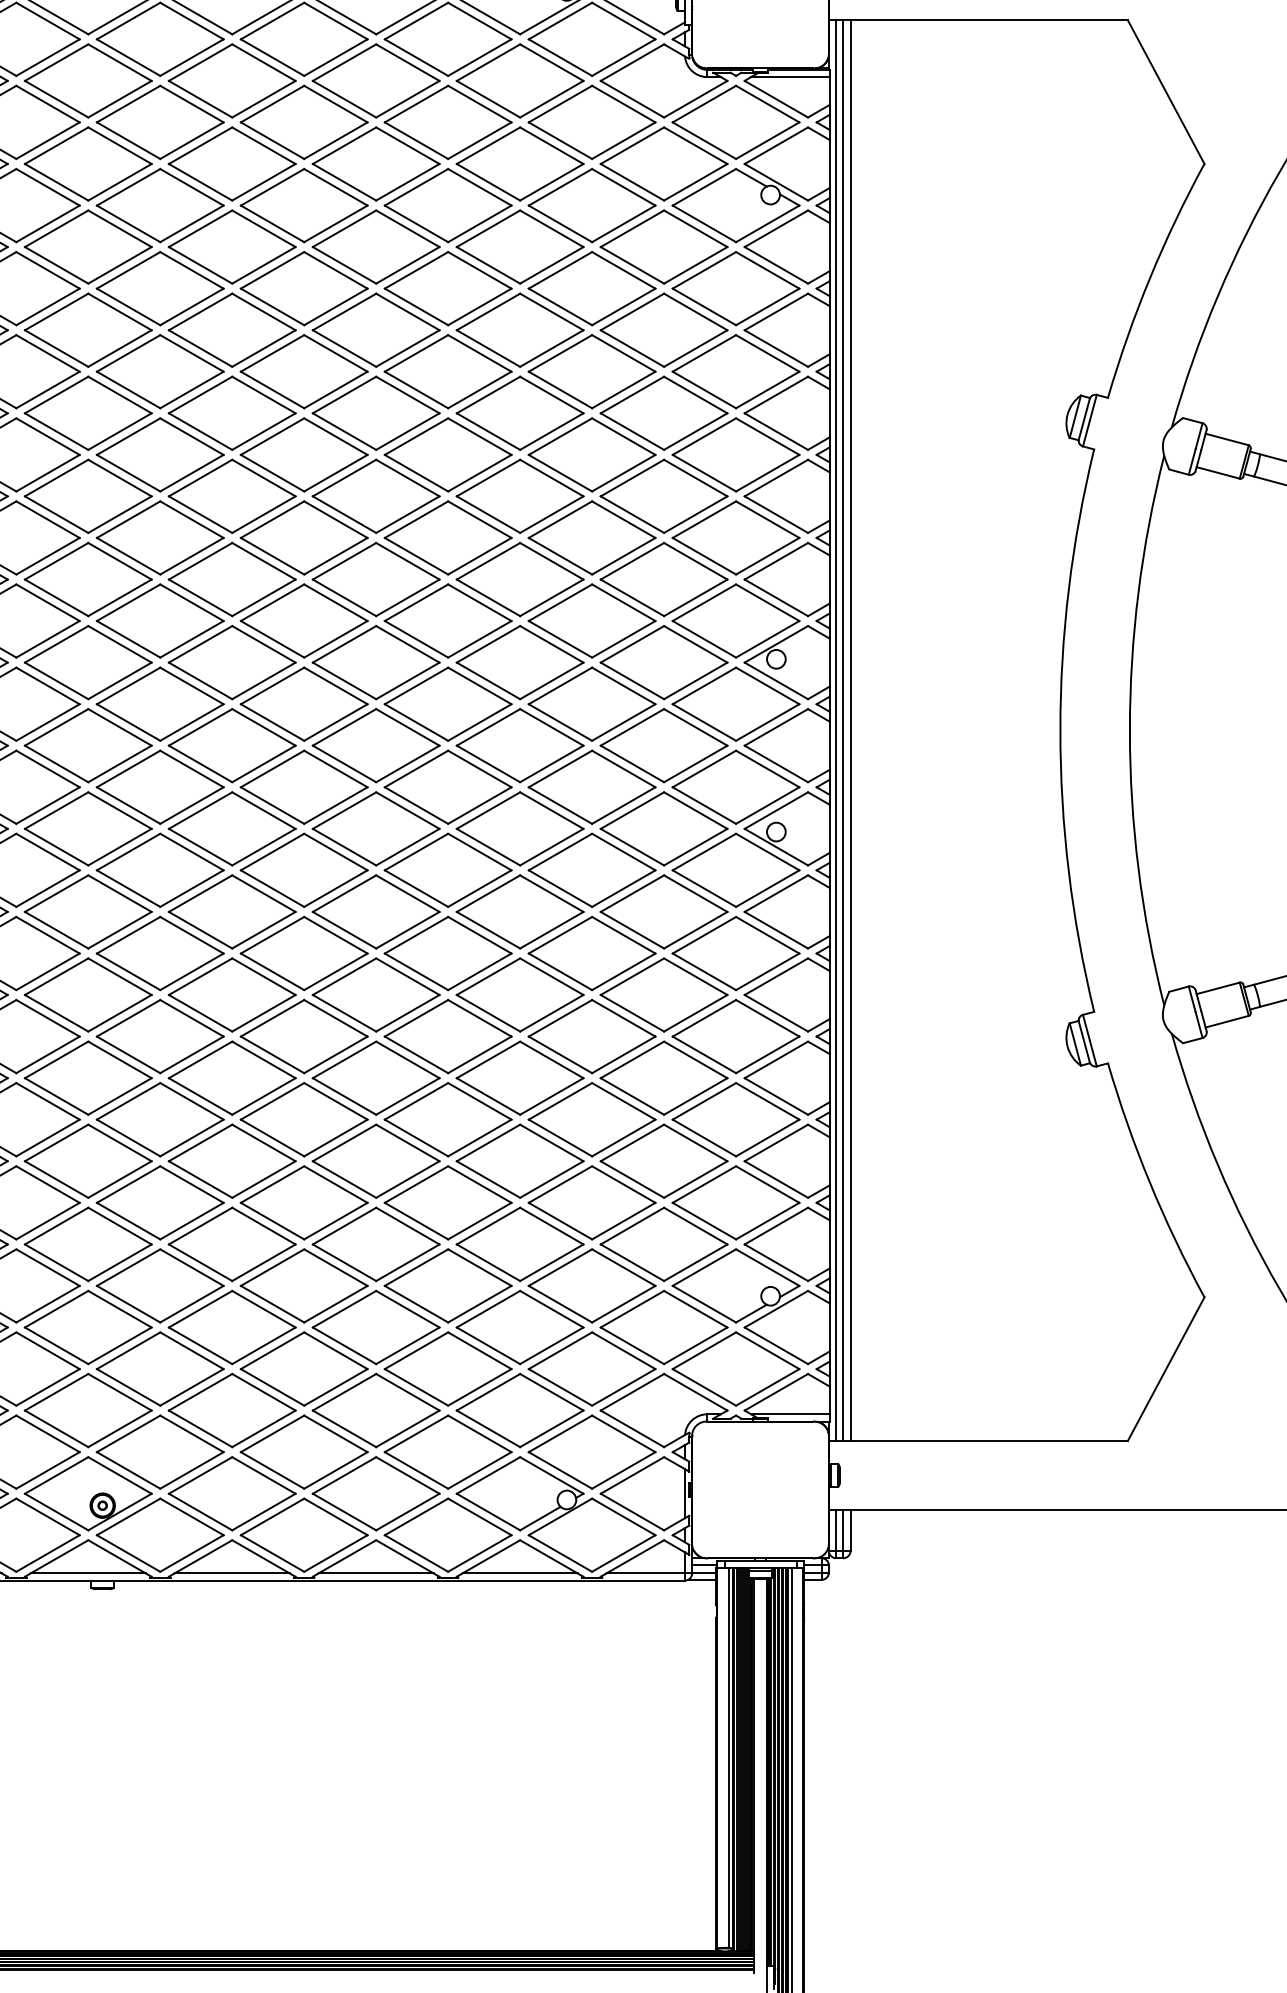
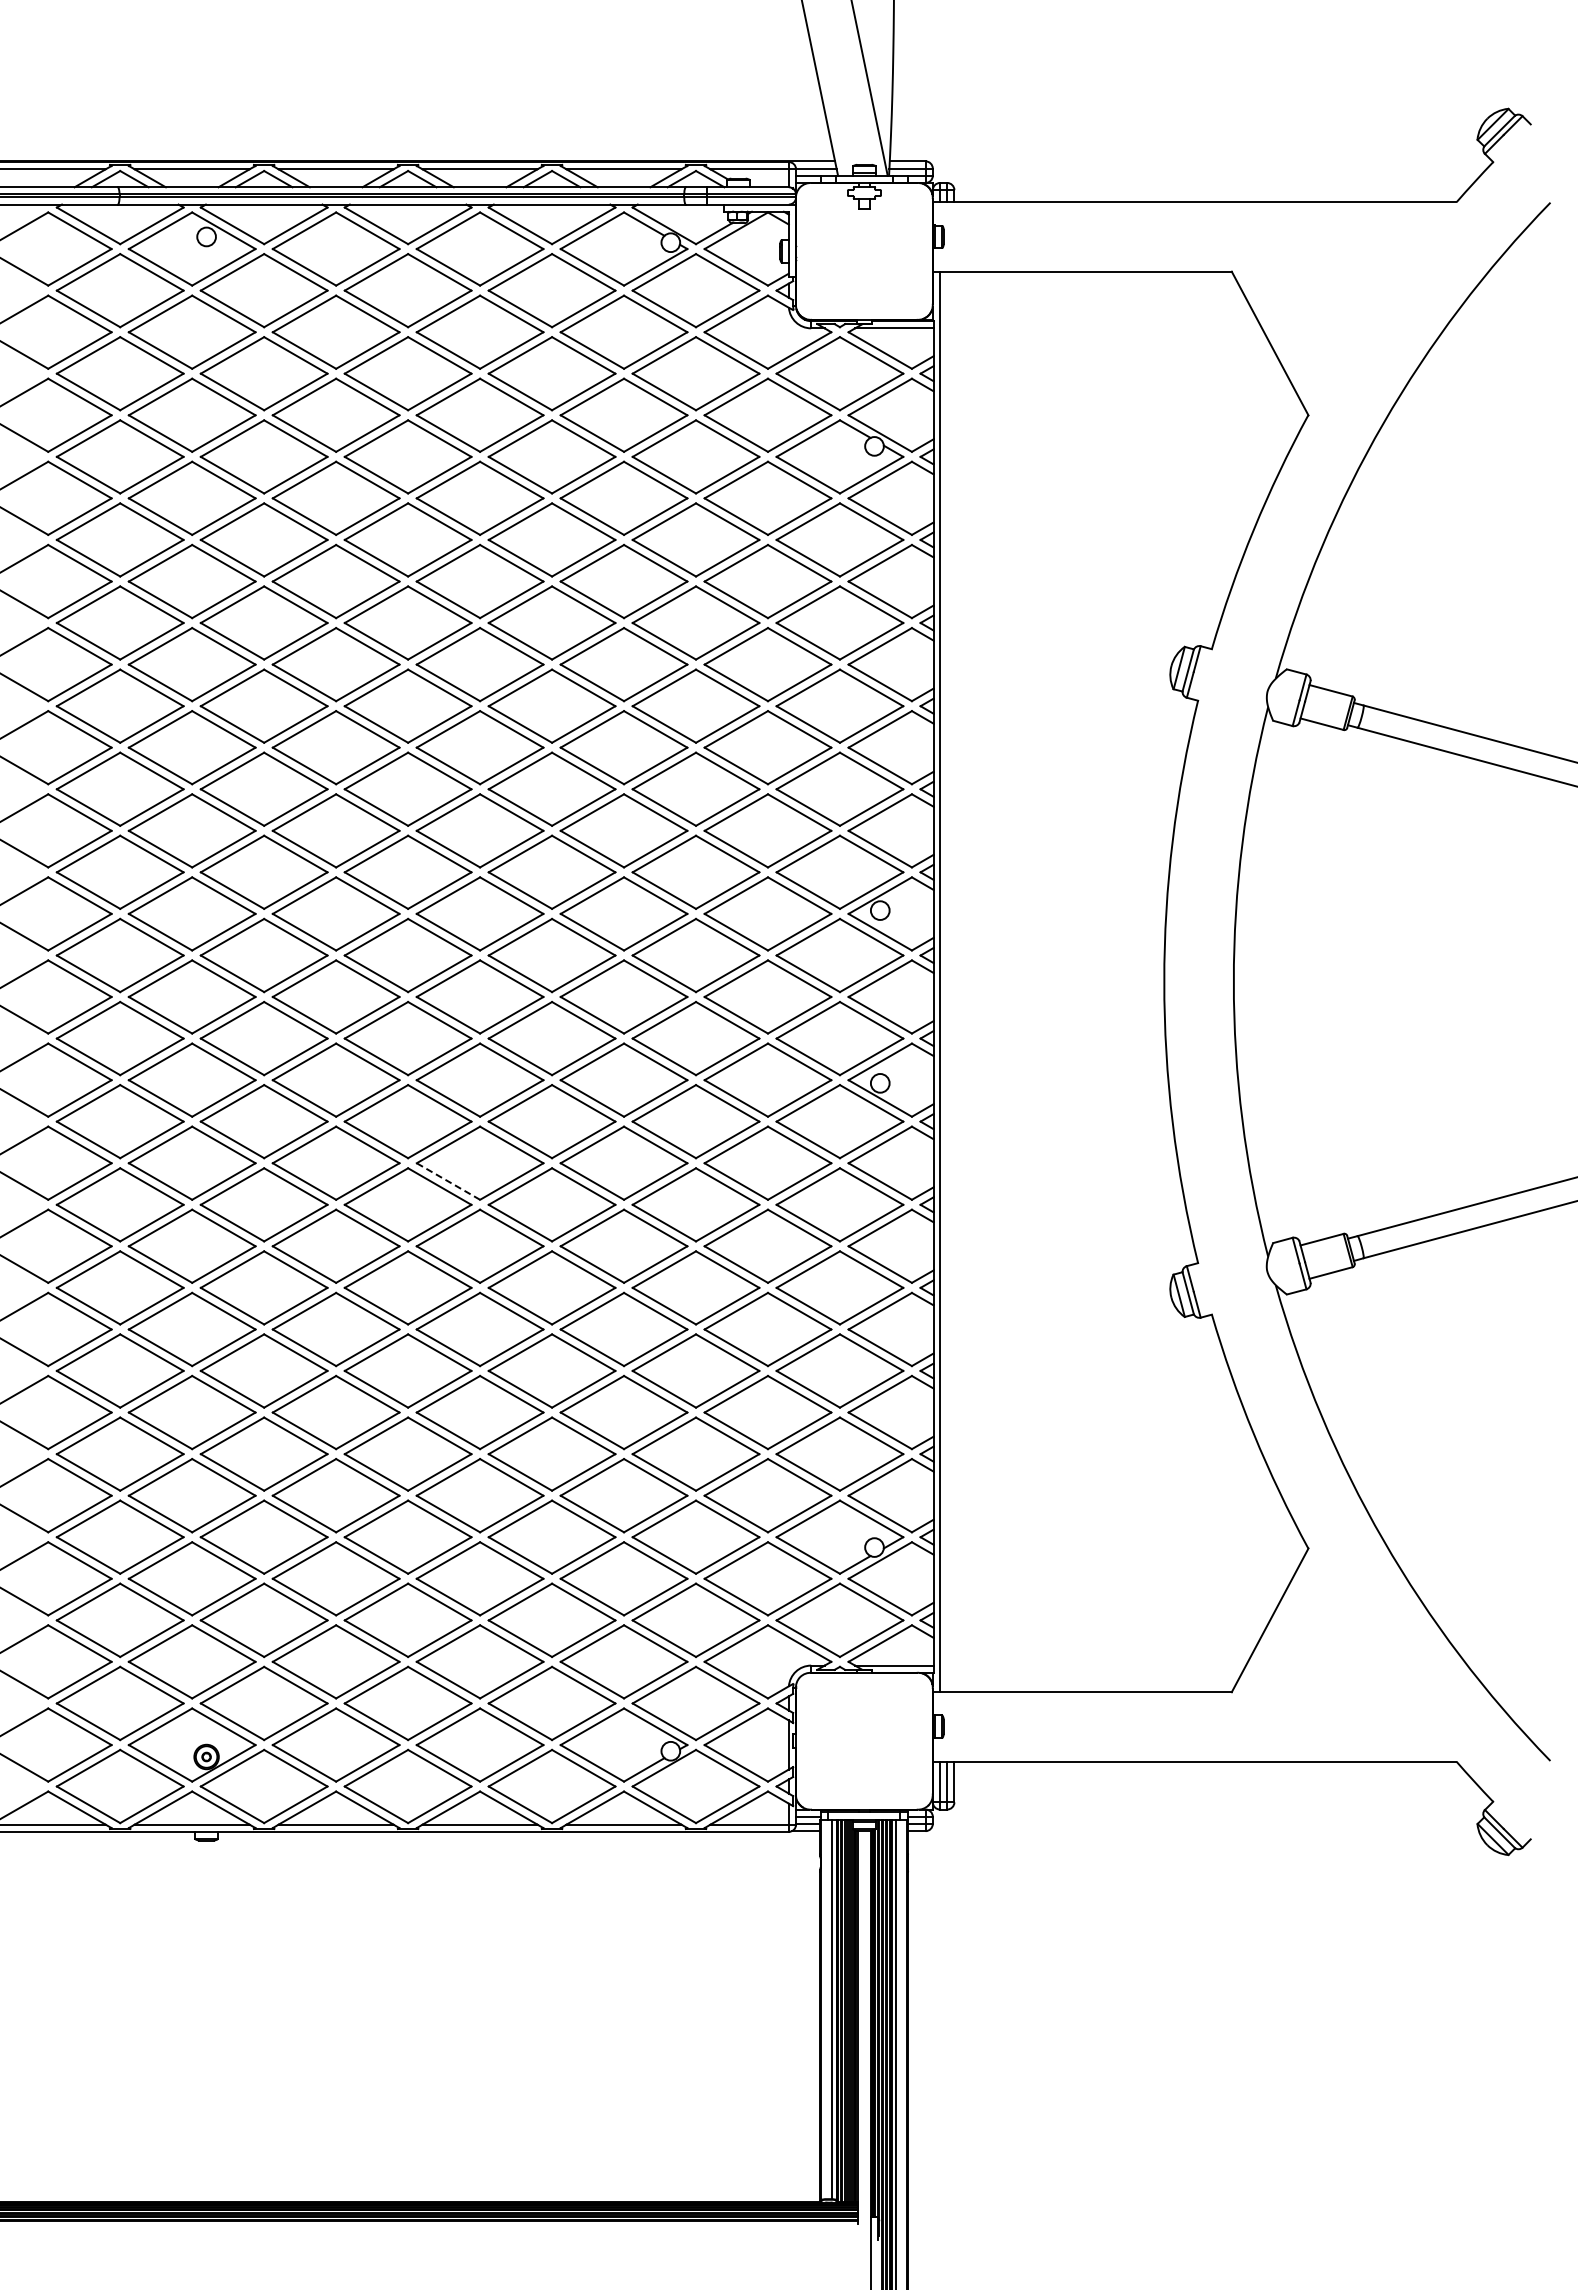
line: (843, 730) -> (947, 981), removed
line: (850, 730) -> (954, 981), removed
line: (344, 930) -> (448, 1181), solid -> dashed

